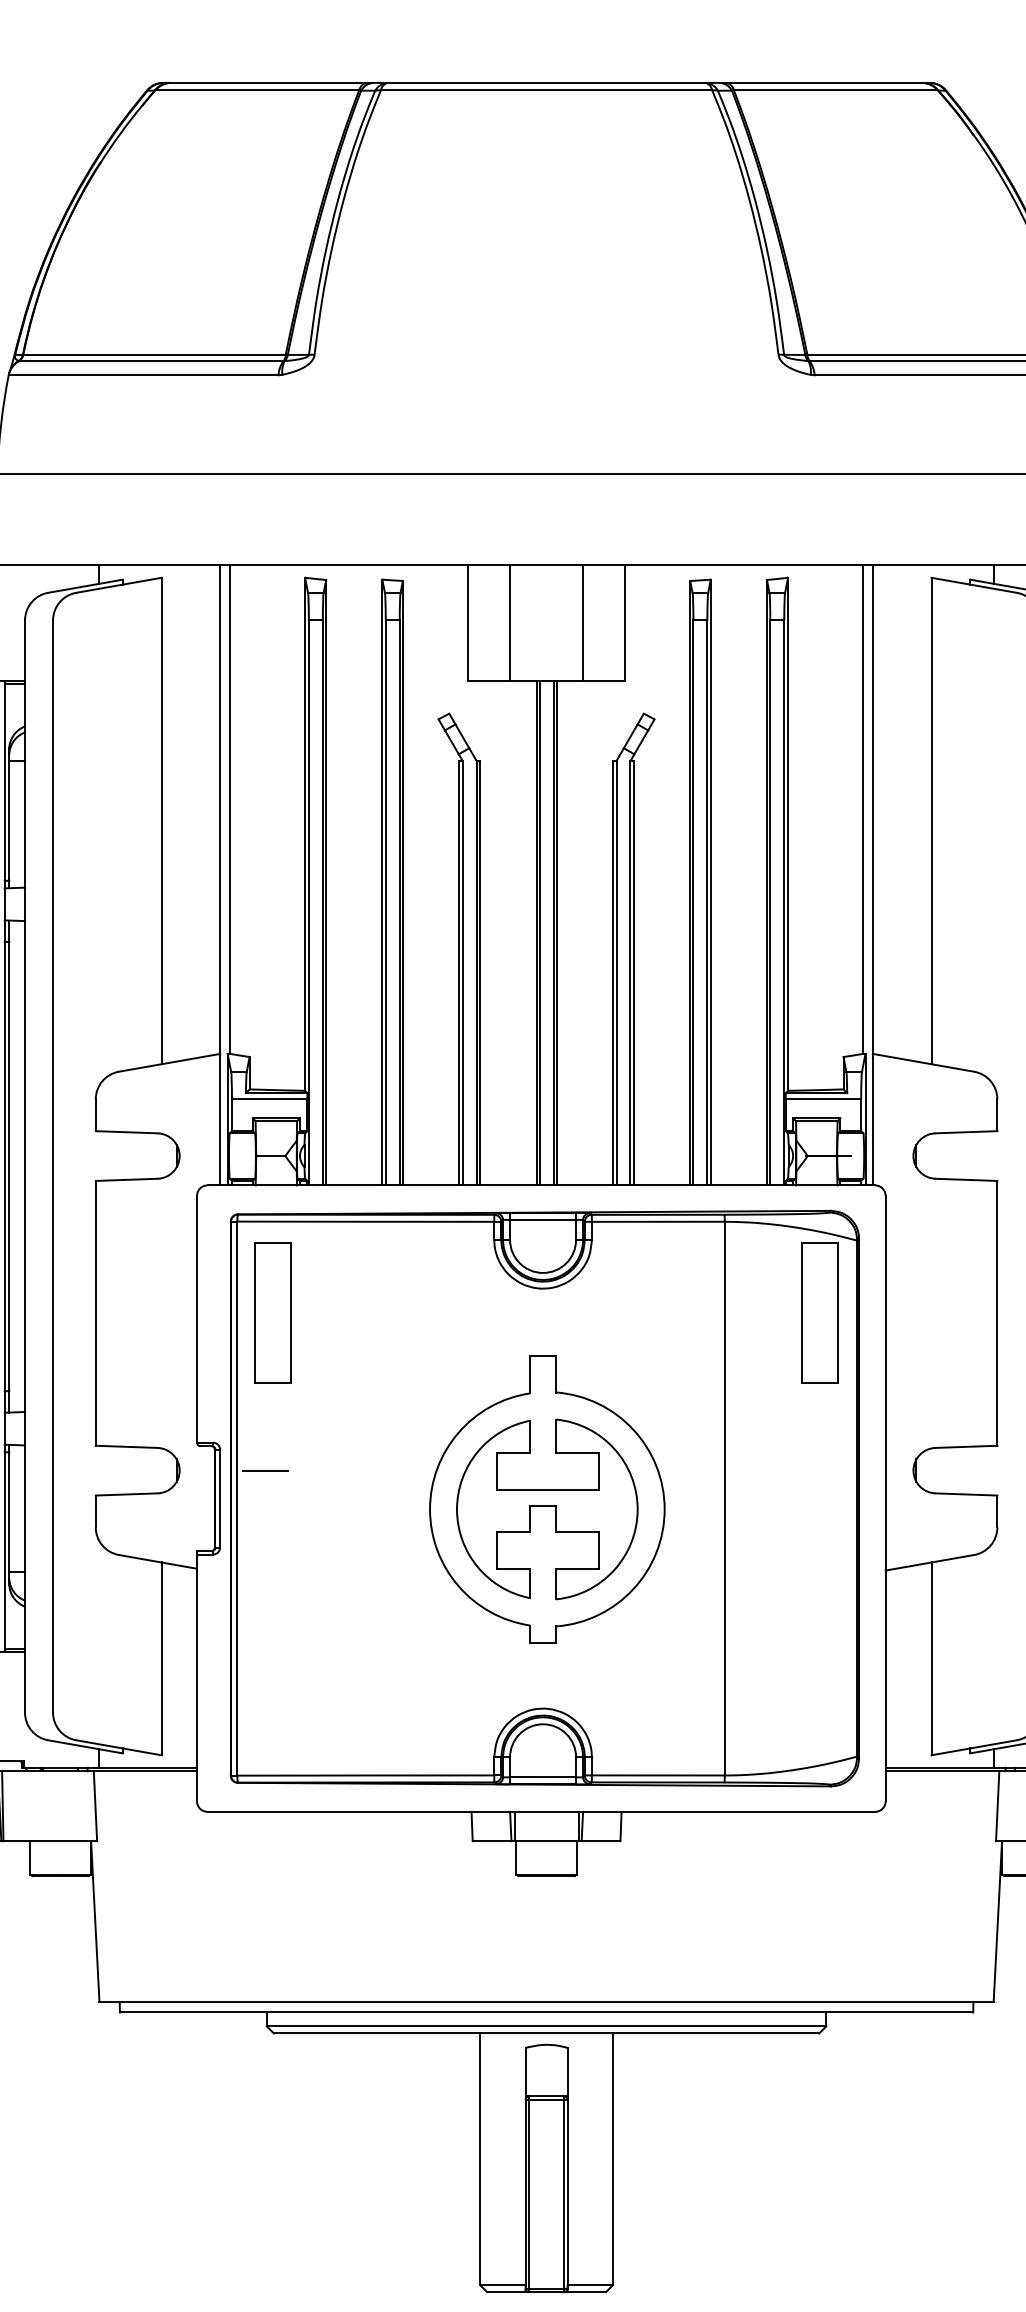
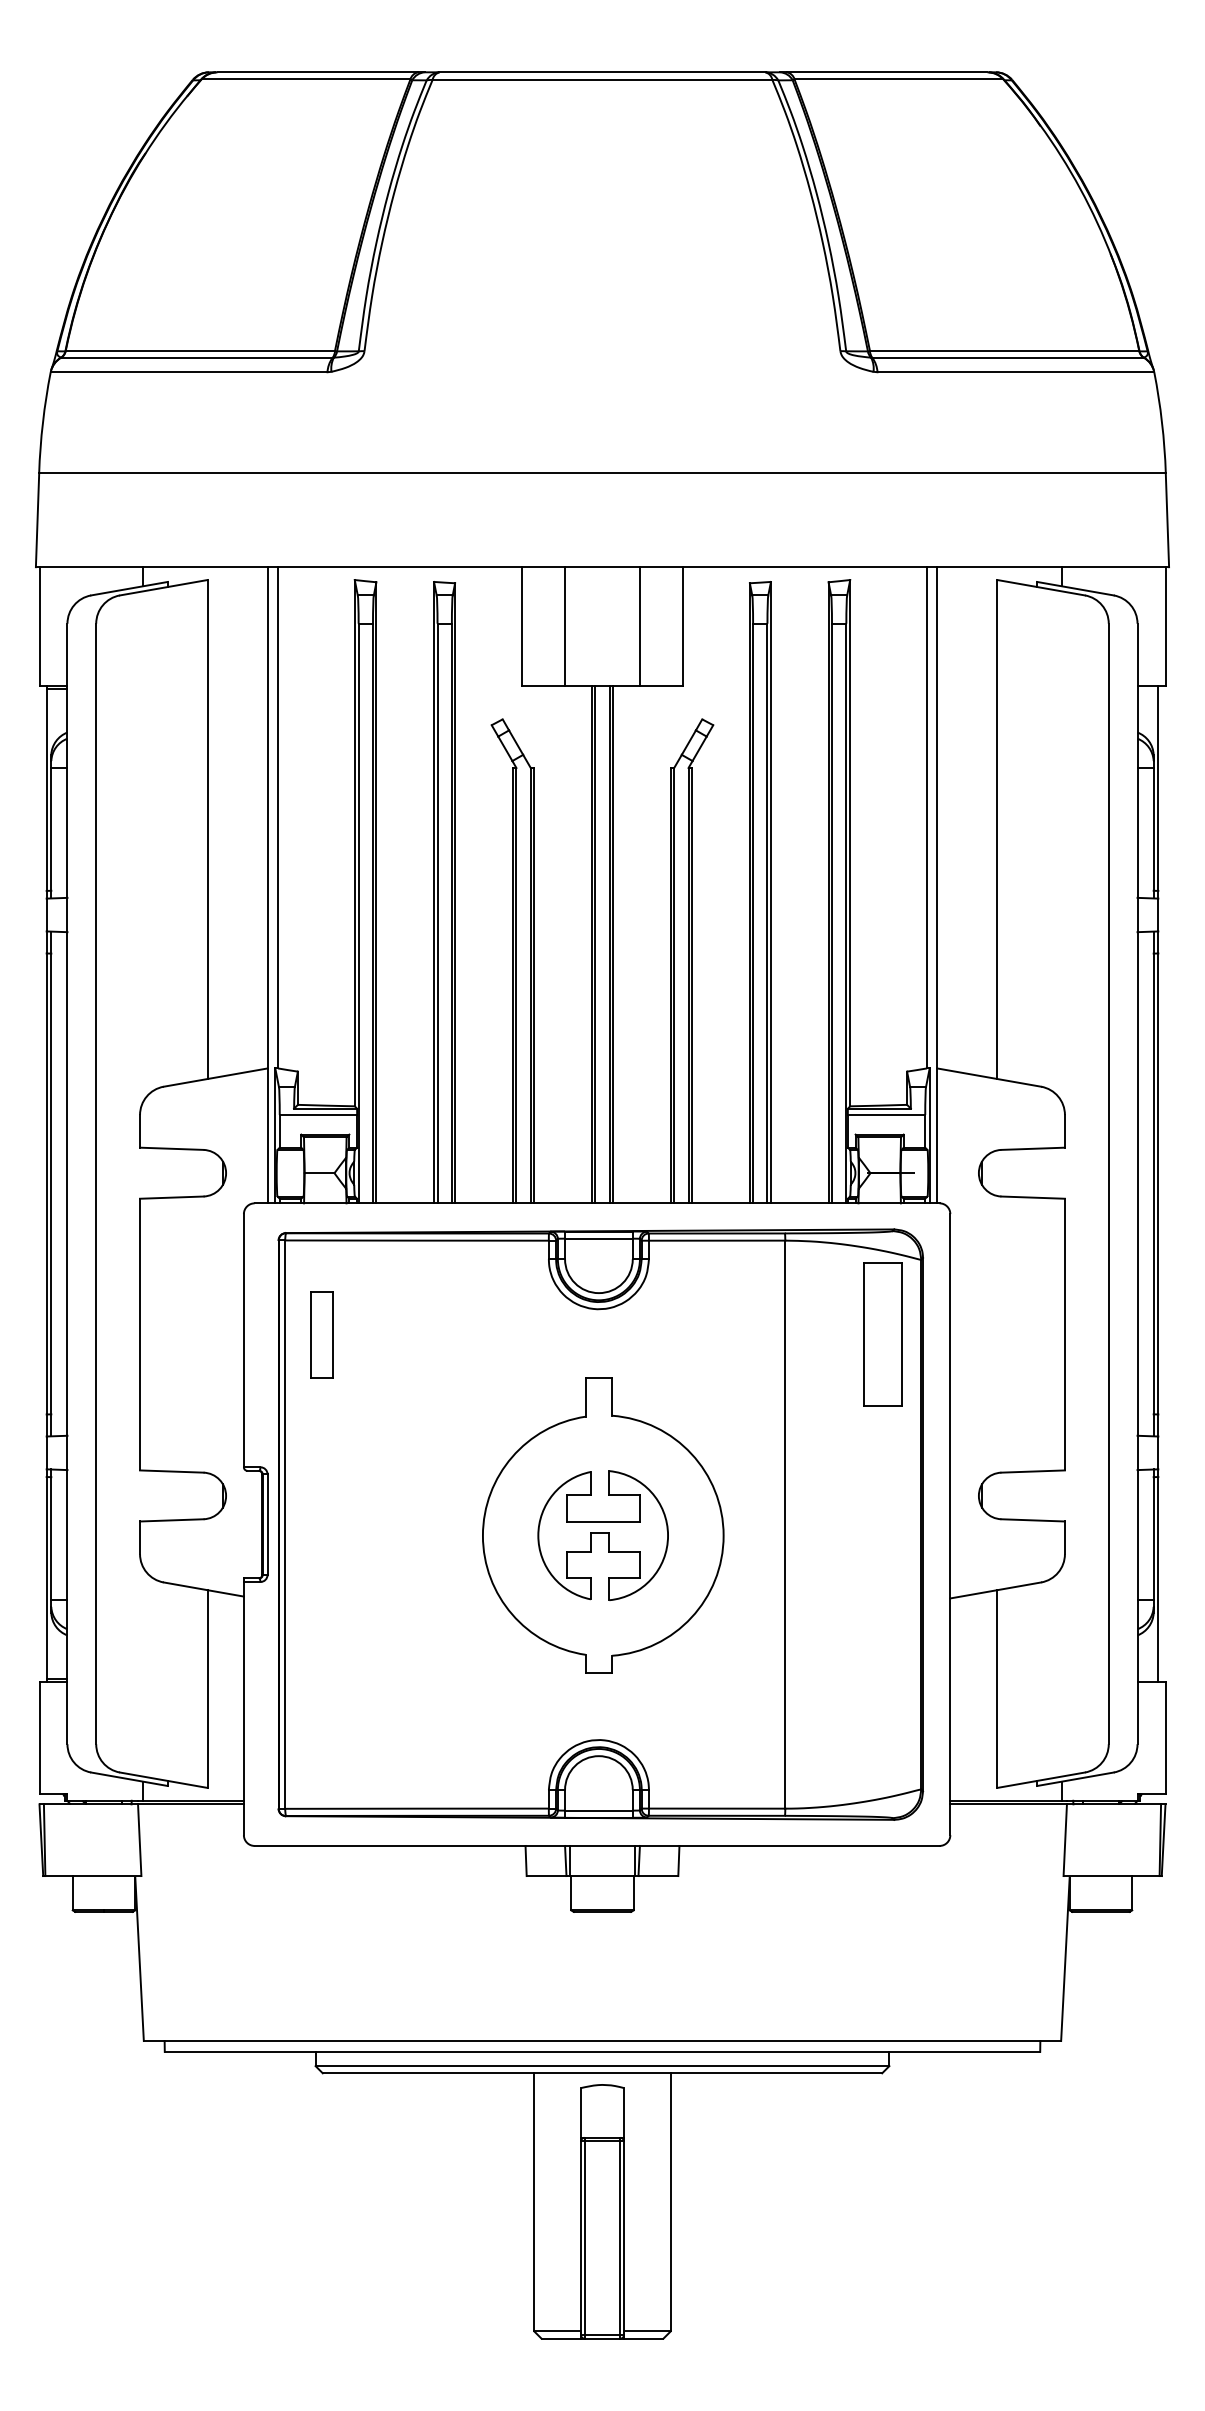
part: (272, 1313) -> (321, 1334), size x0.6
line: (264, 1470) -> (313, 1495), removed
part: (546, 1509) -> (602, 1535), size x0.7

